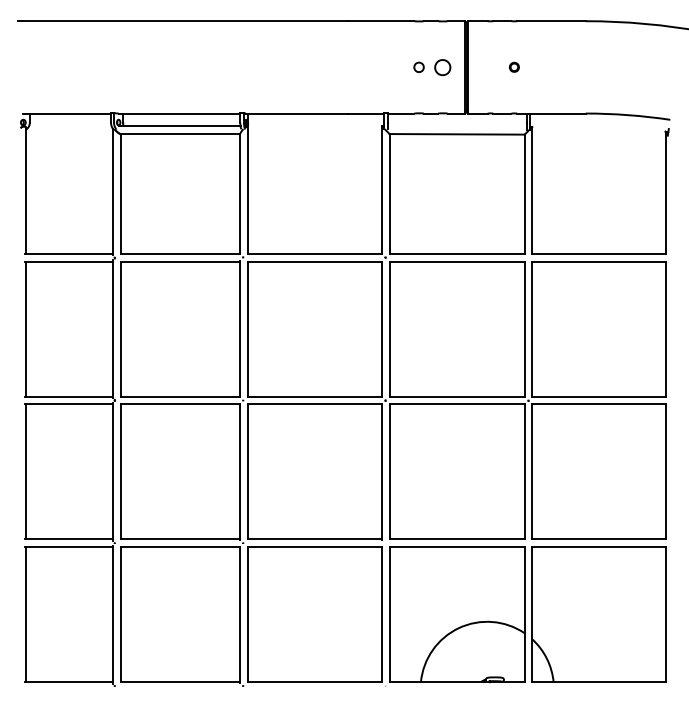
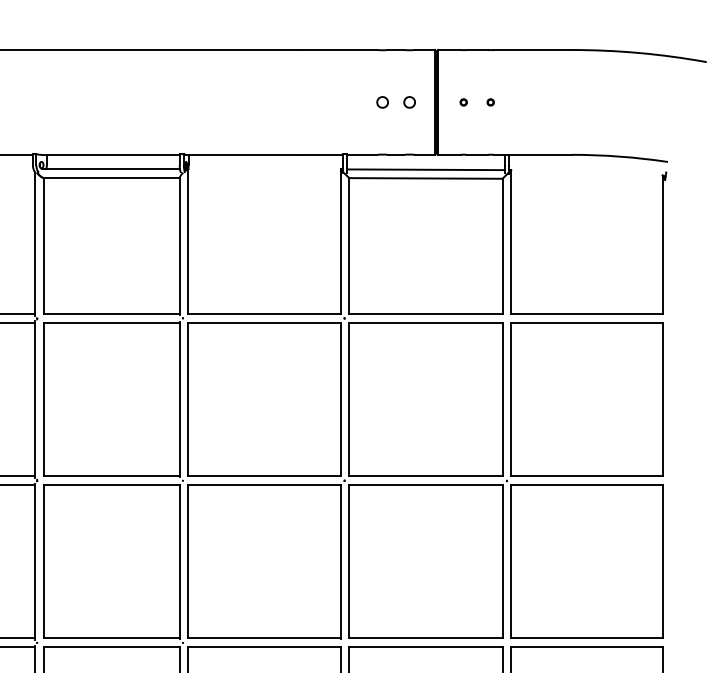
part: (442, 66) -> (409, 101), size x0.62
part: (490, 67) -> (463, 102), added
part: (513, 67) -> (489, 102), size x0.62
line: (456, 126) -> (425, 169), added

